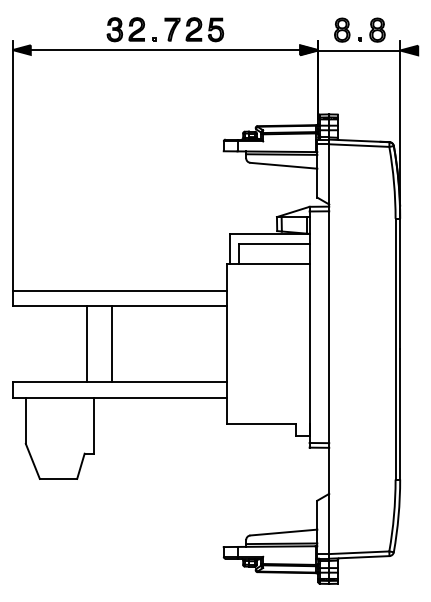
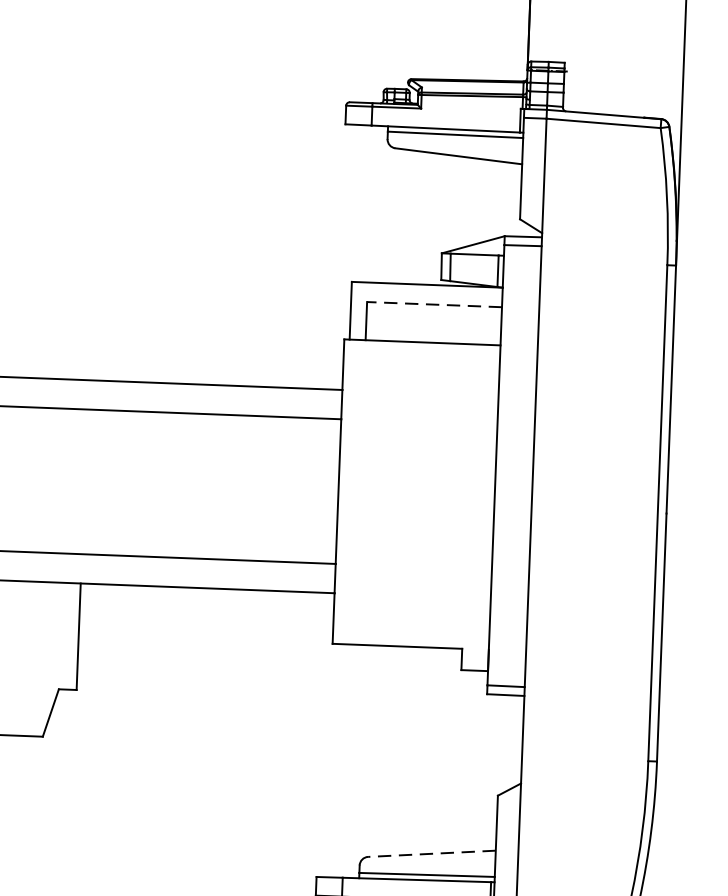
line: (273, 244) -> (433, 305), solid -> dashed
line: (87, 344) -> (72, 481), removed
line: (111, 344) -> (117, 483), removed
line: (283, 532) -> (431, 853), solid -> dashed

